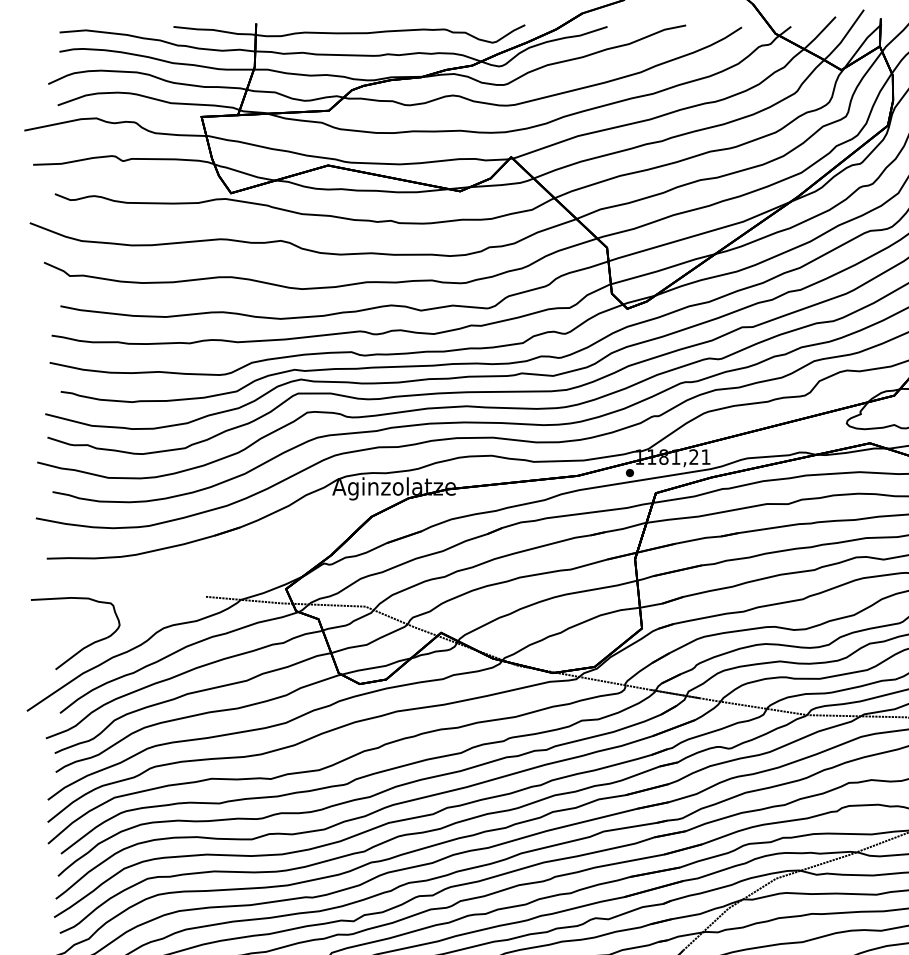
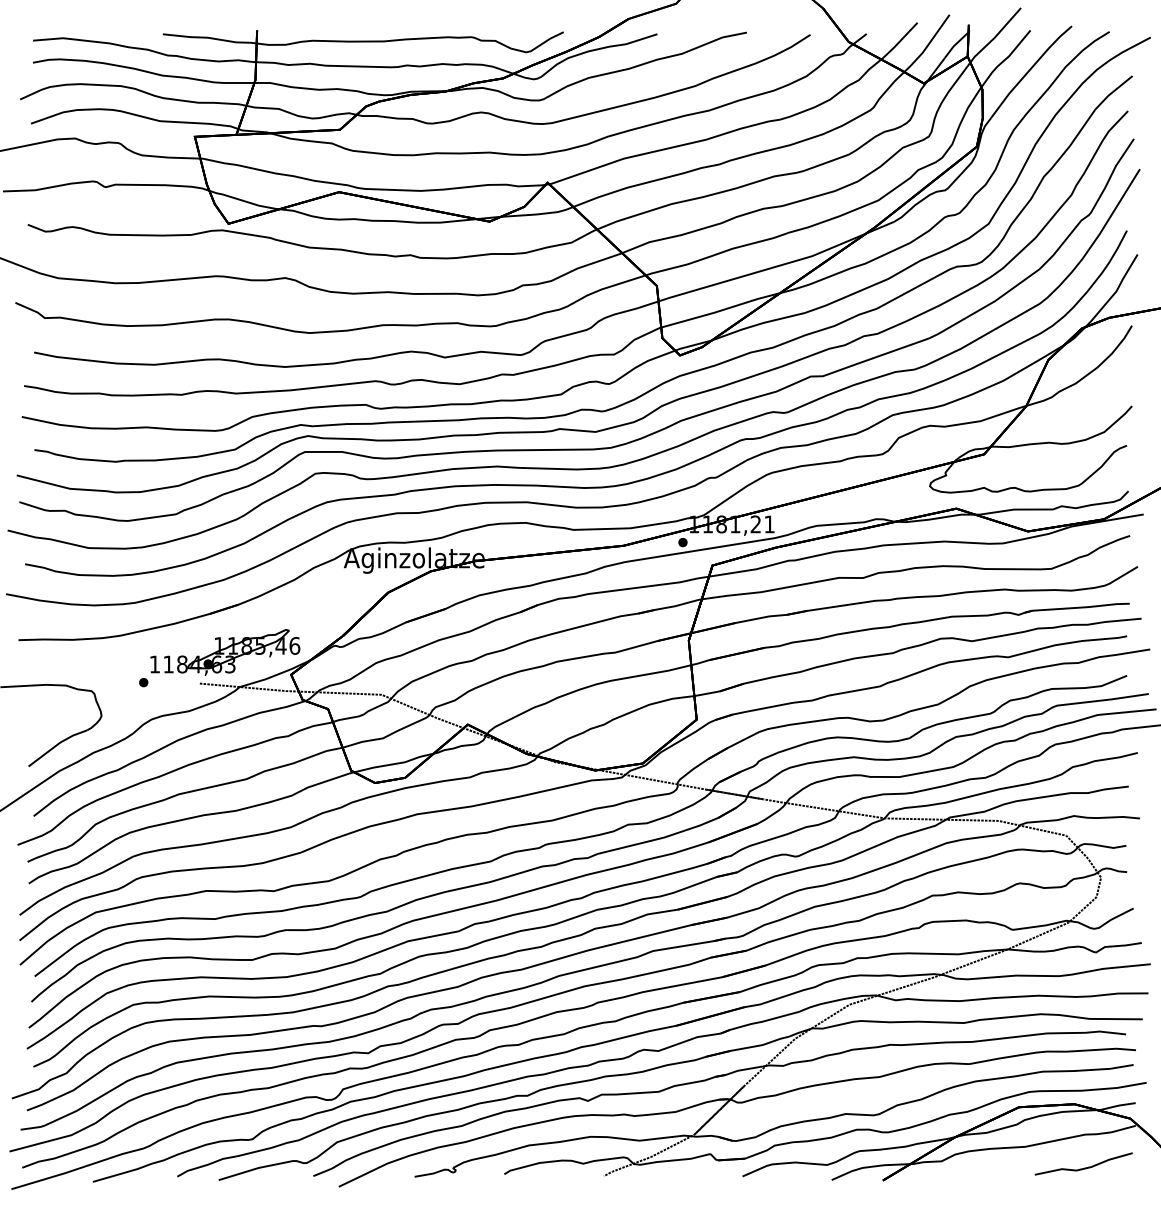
part: (223, 574) -> (219, 658), added

